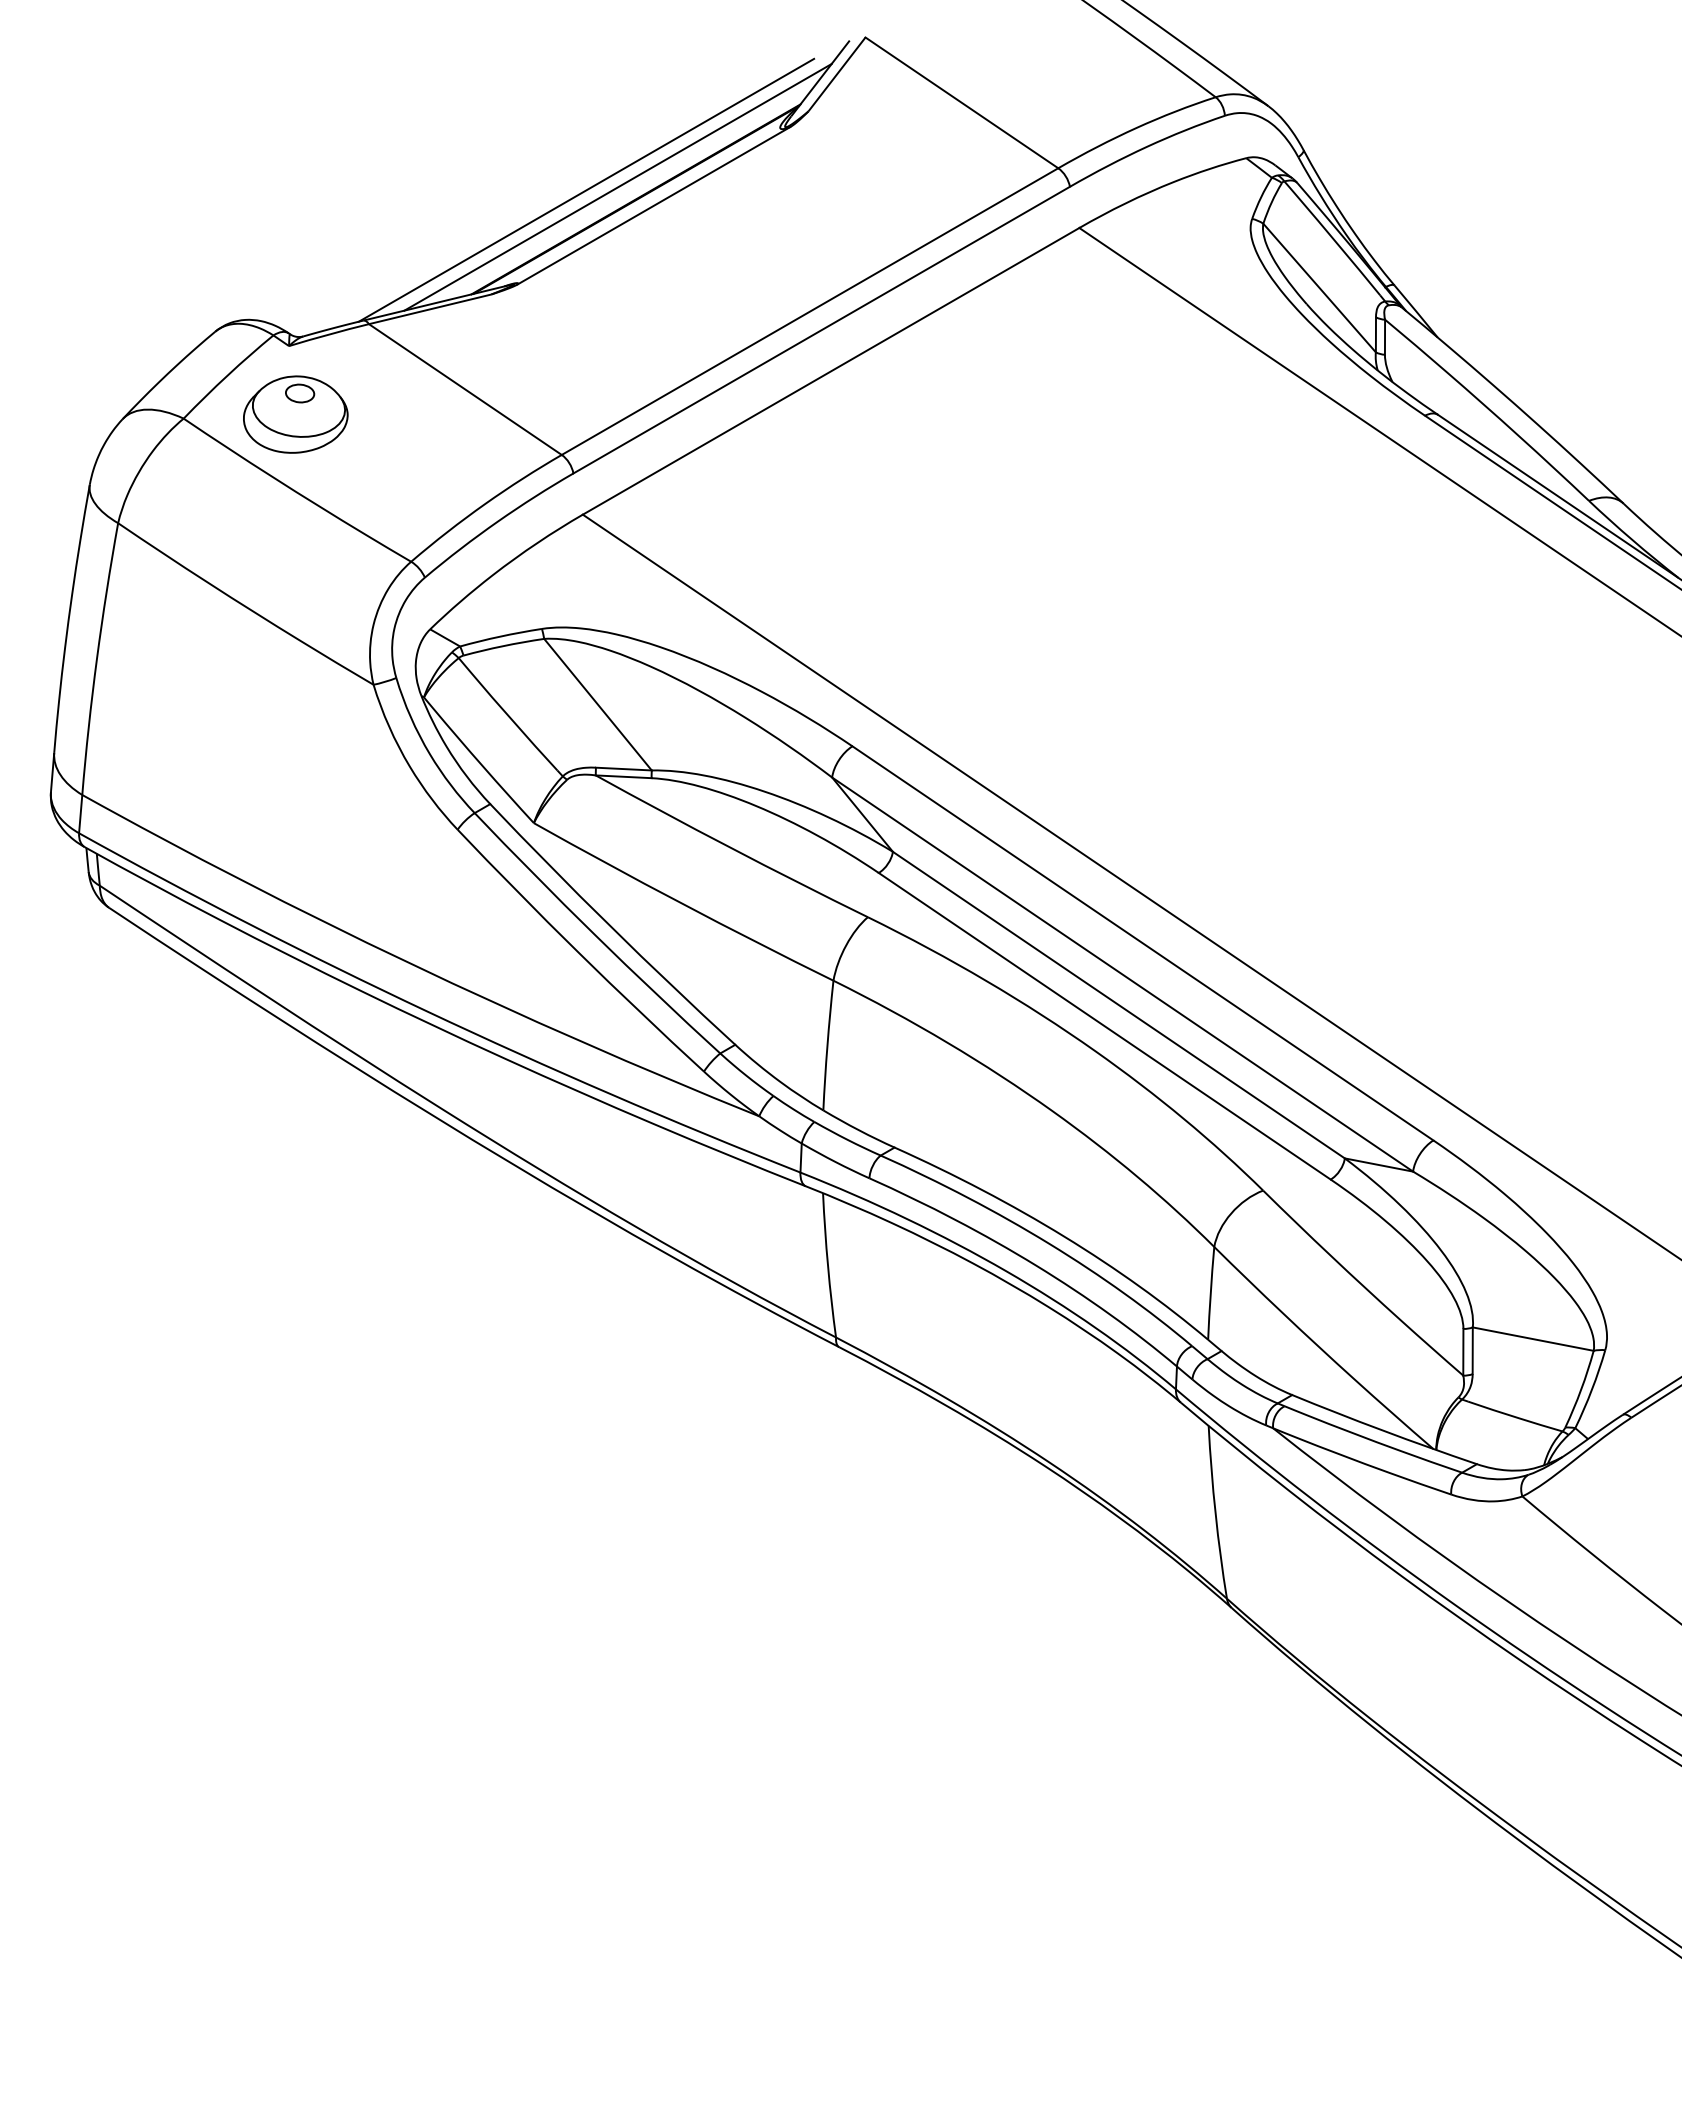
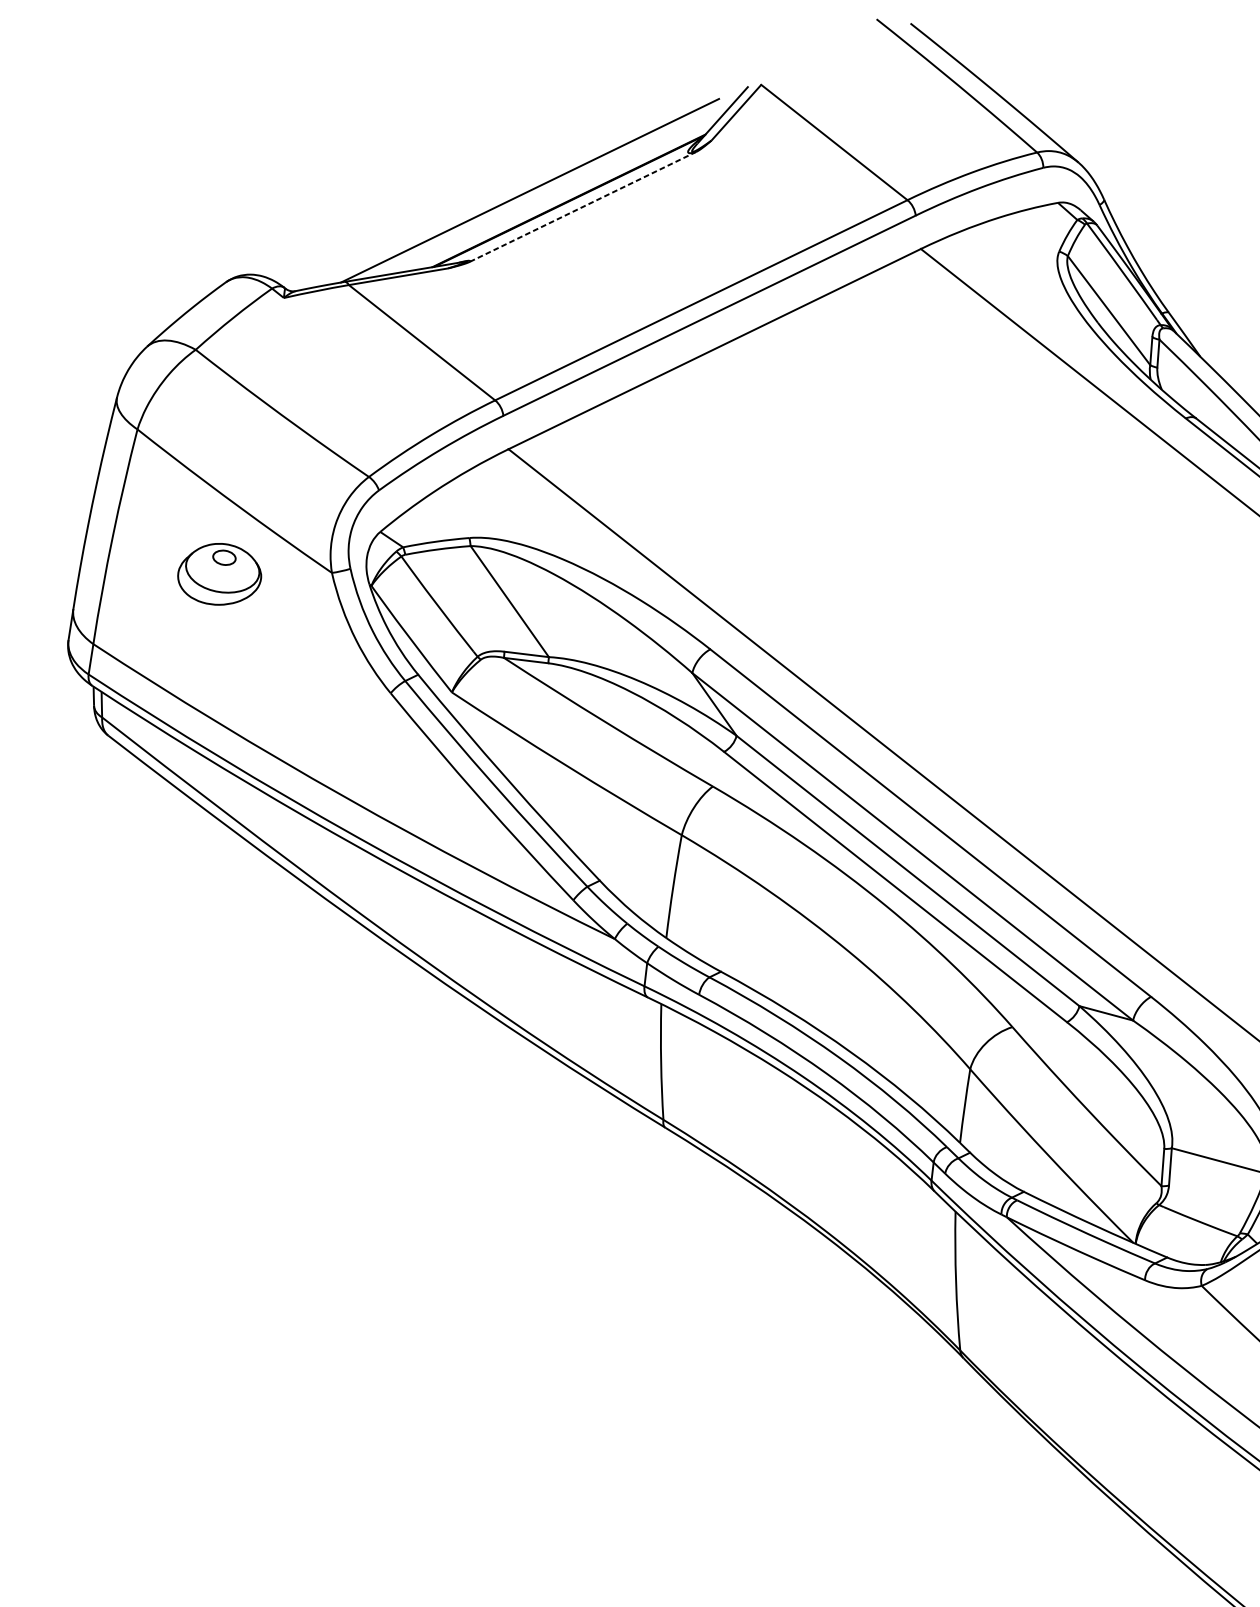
line: (617, 187) -> (554, 190), removed
line: (654, 205) -> (583, 206), solid -> dashed
part: (295, 414) -> (219, 574), moved

